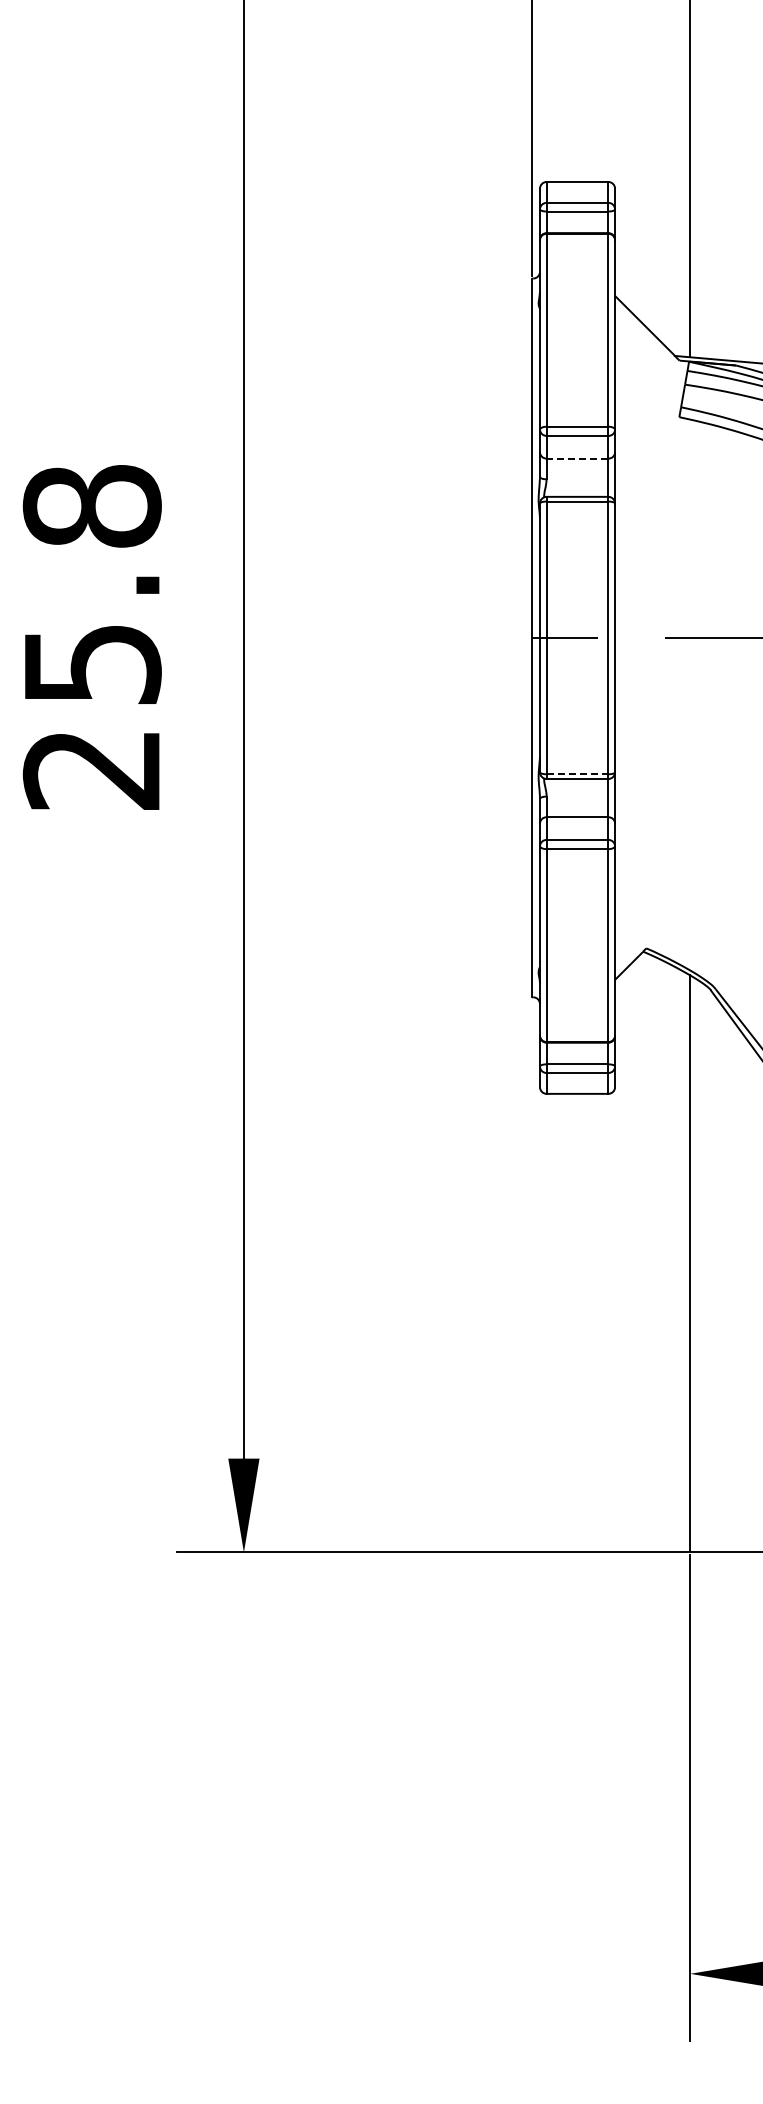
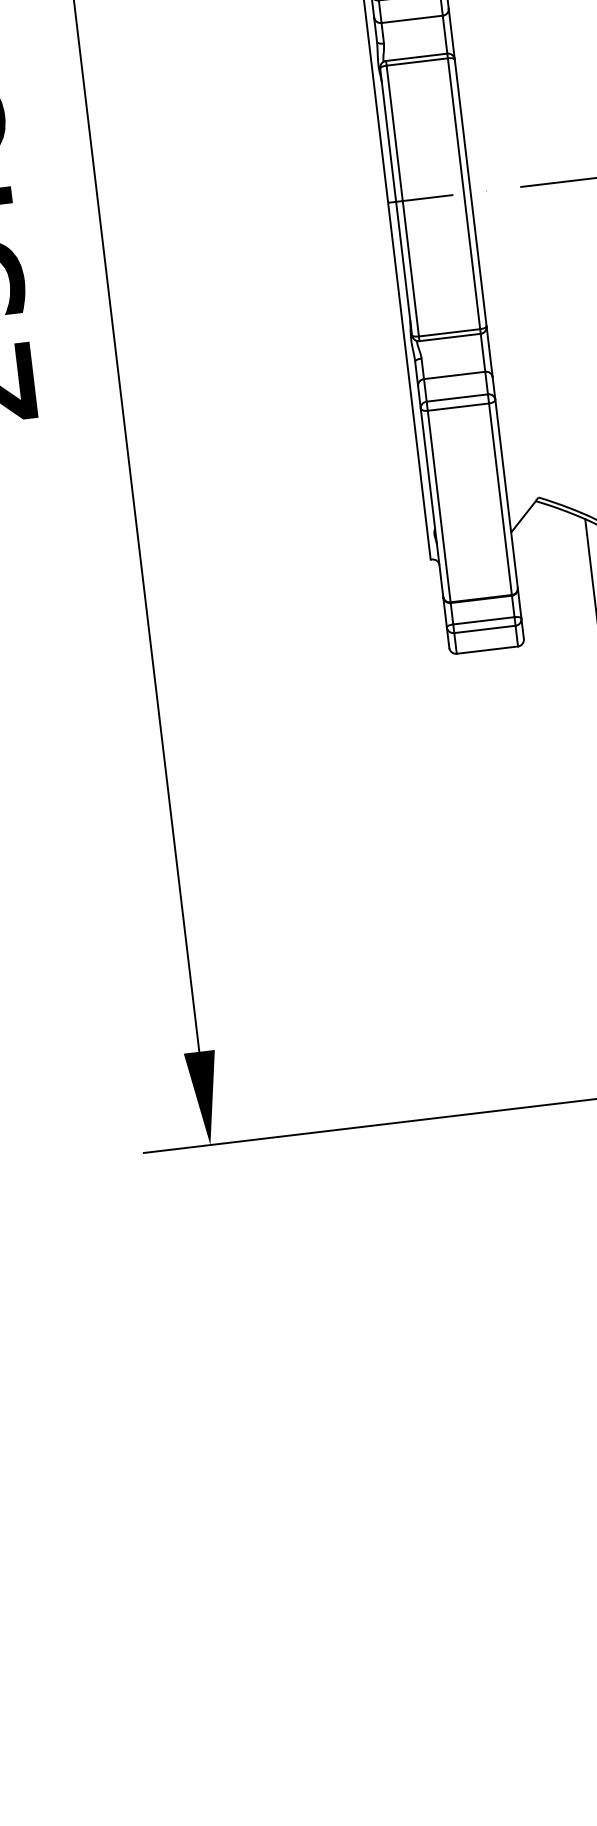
line: (577, 458) -> (412, 19), dashed -> solid
line: (577, 774) -> (449, 333), dashed -> solid

